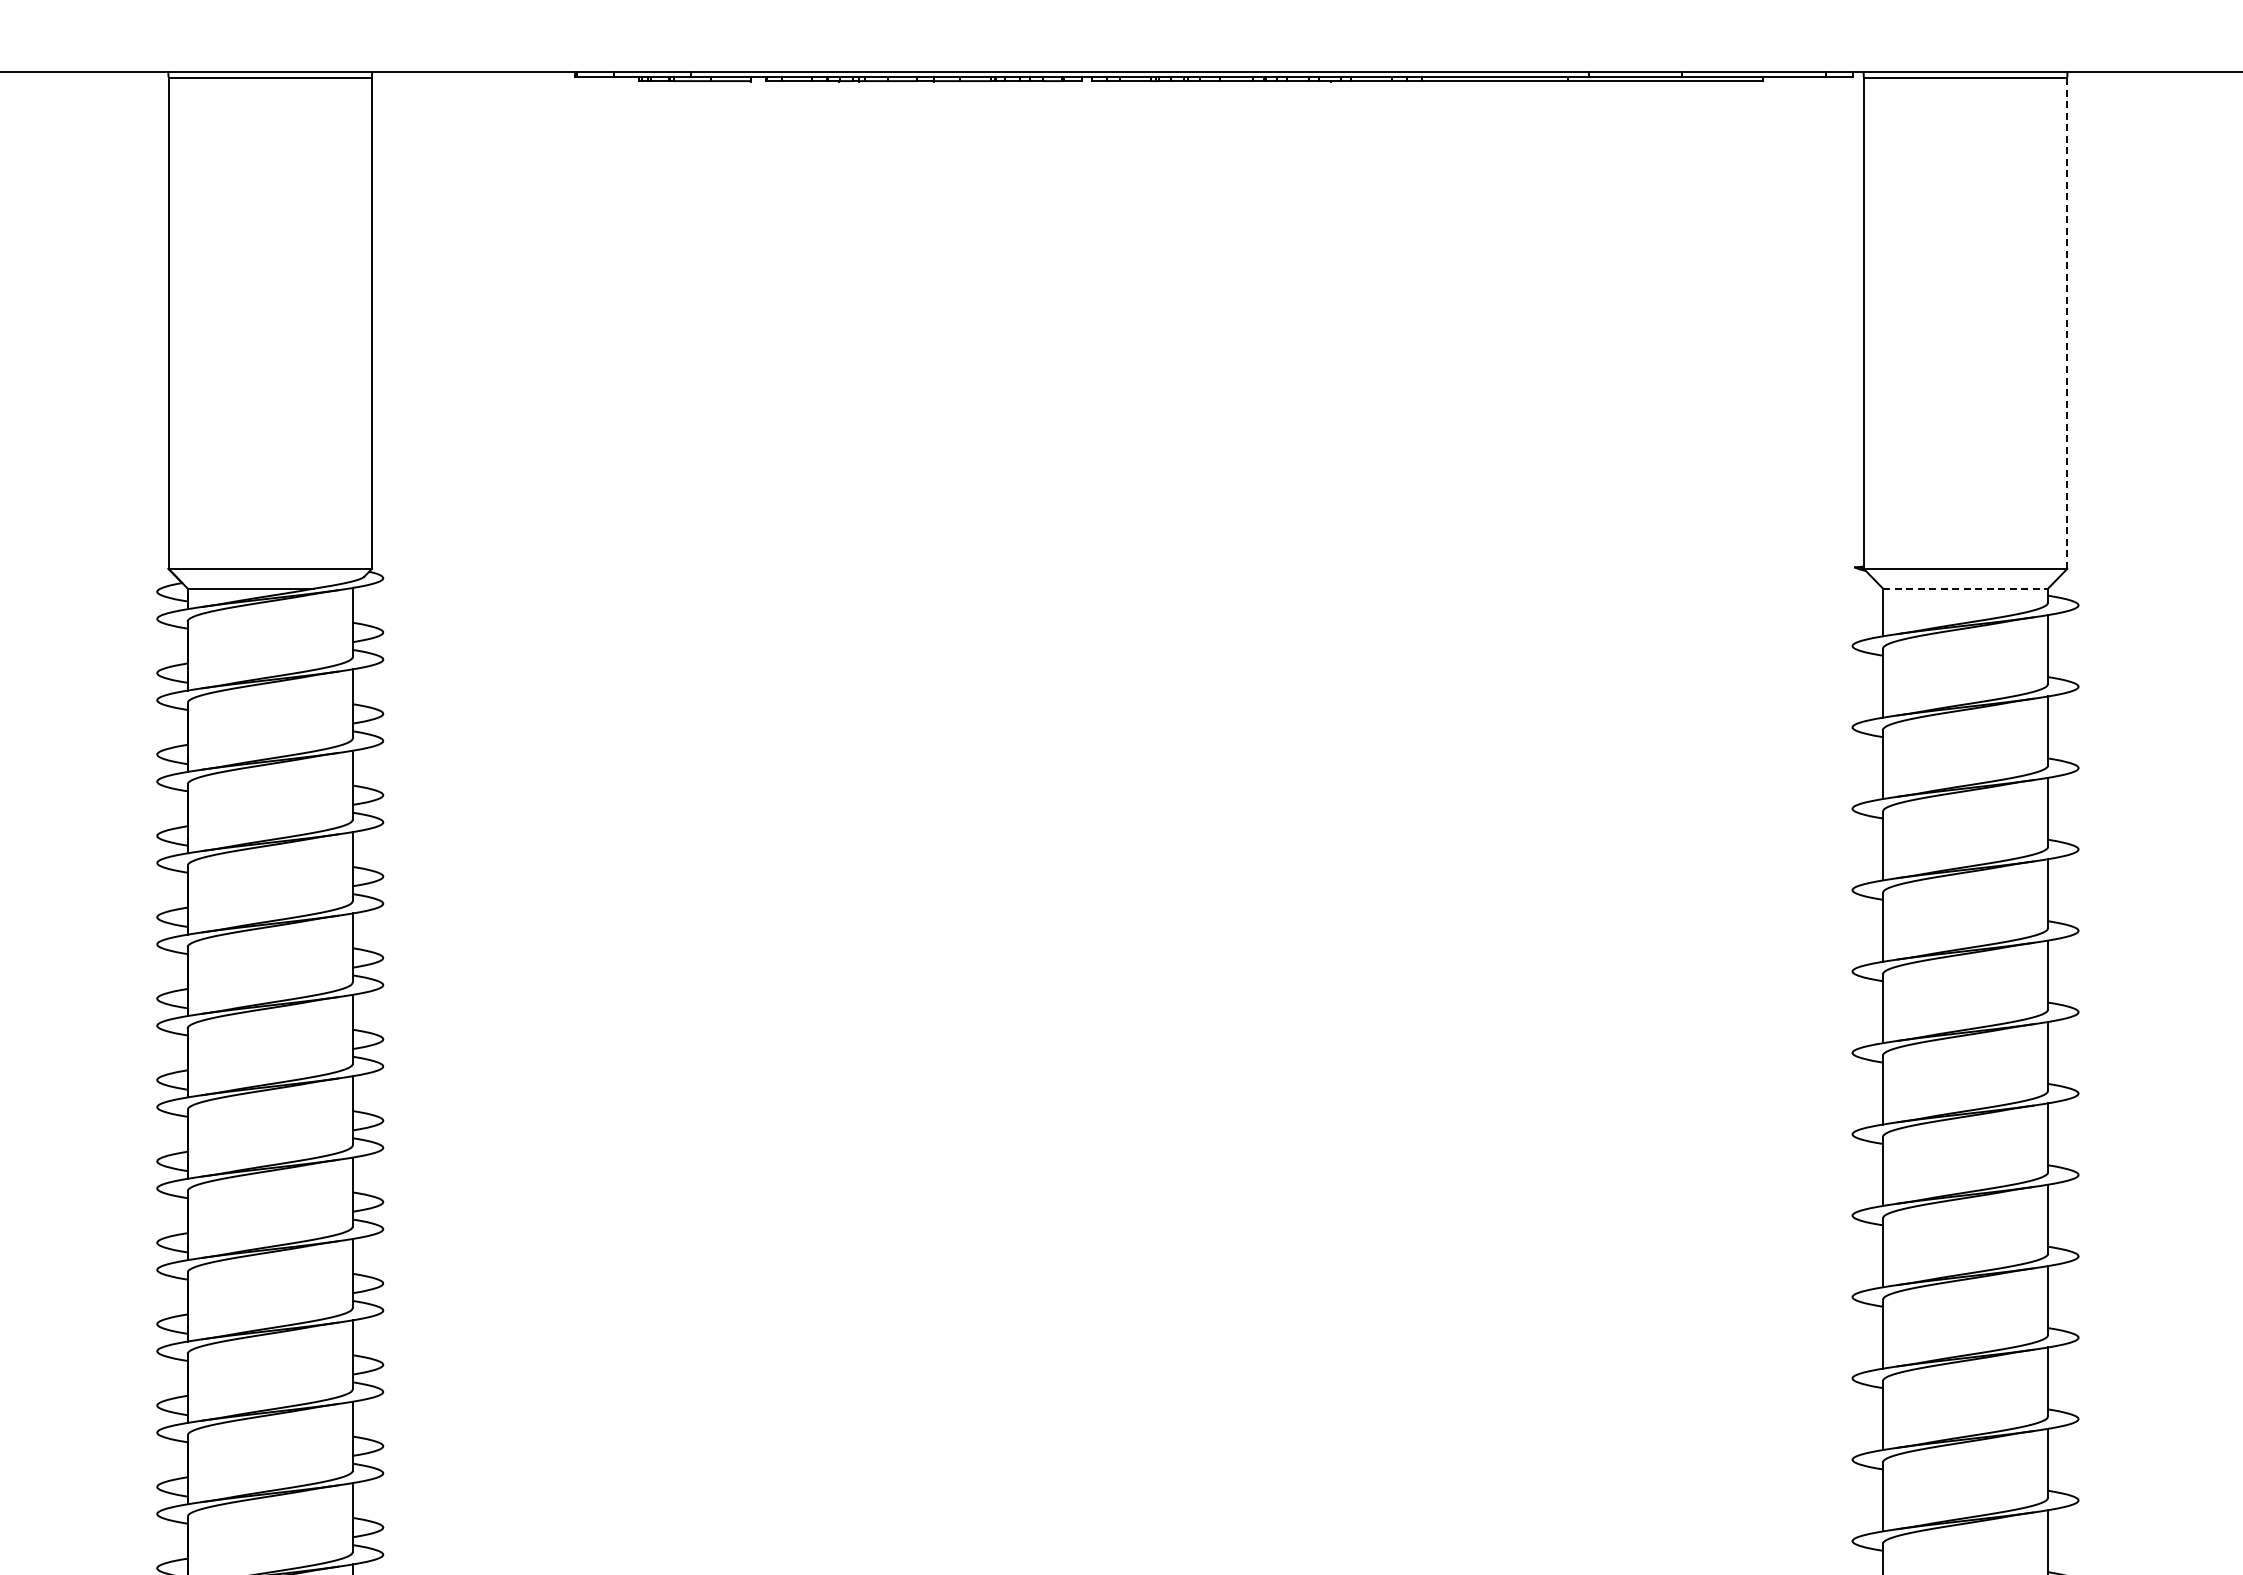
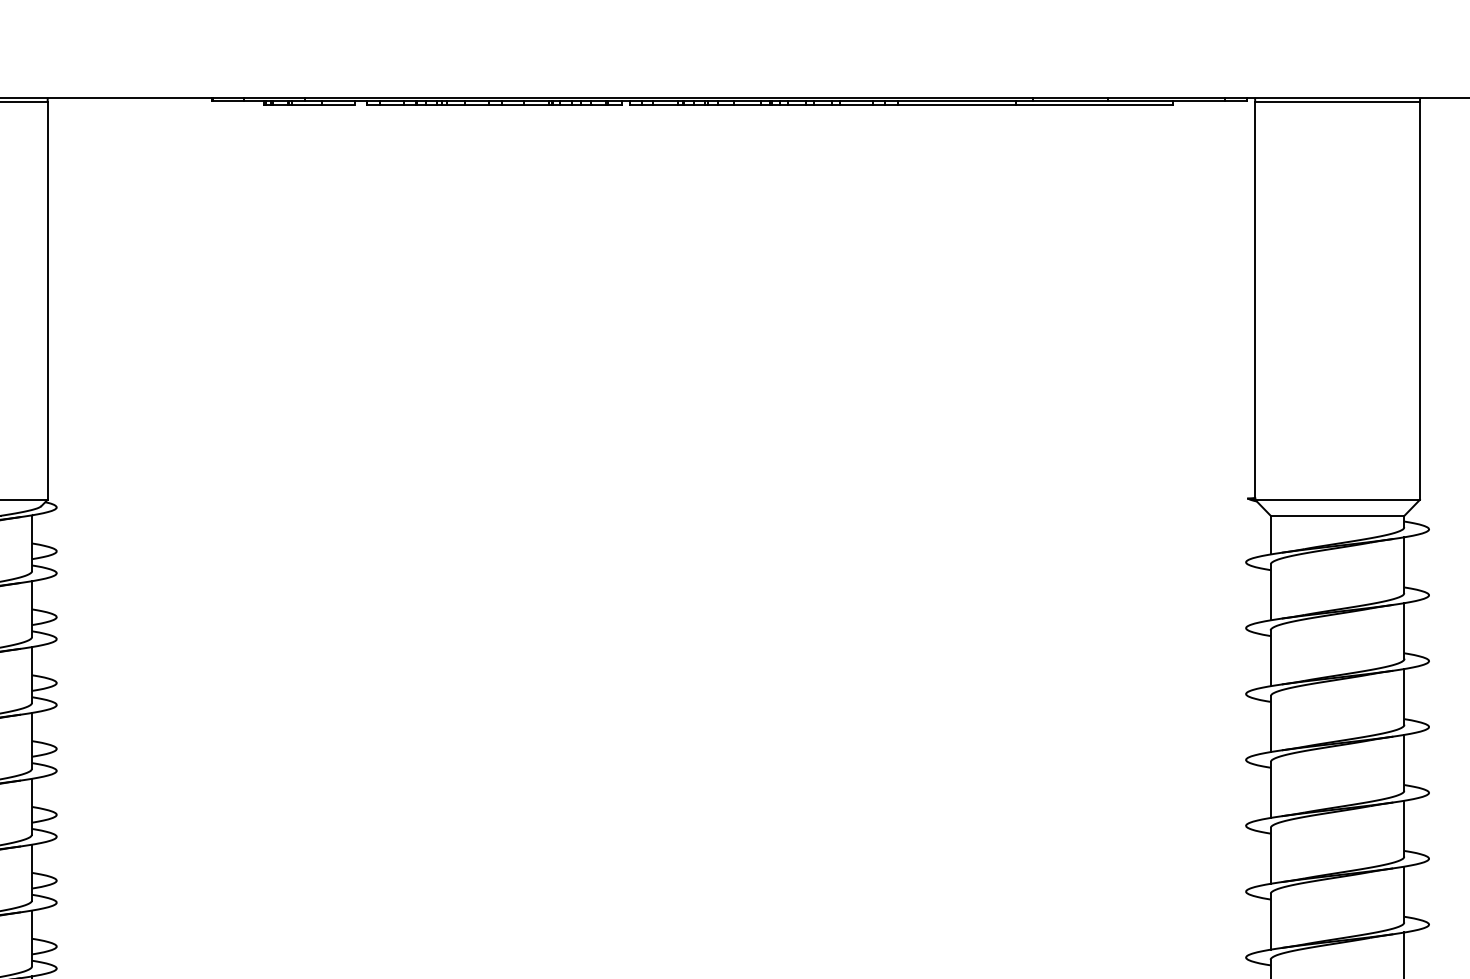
line: (2067, 323) -> (1420, 301), dashed -> solid
line: (1965, 588) -> (1337, 515), dashed -> solid

